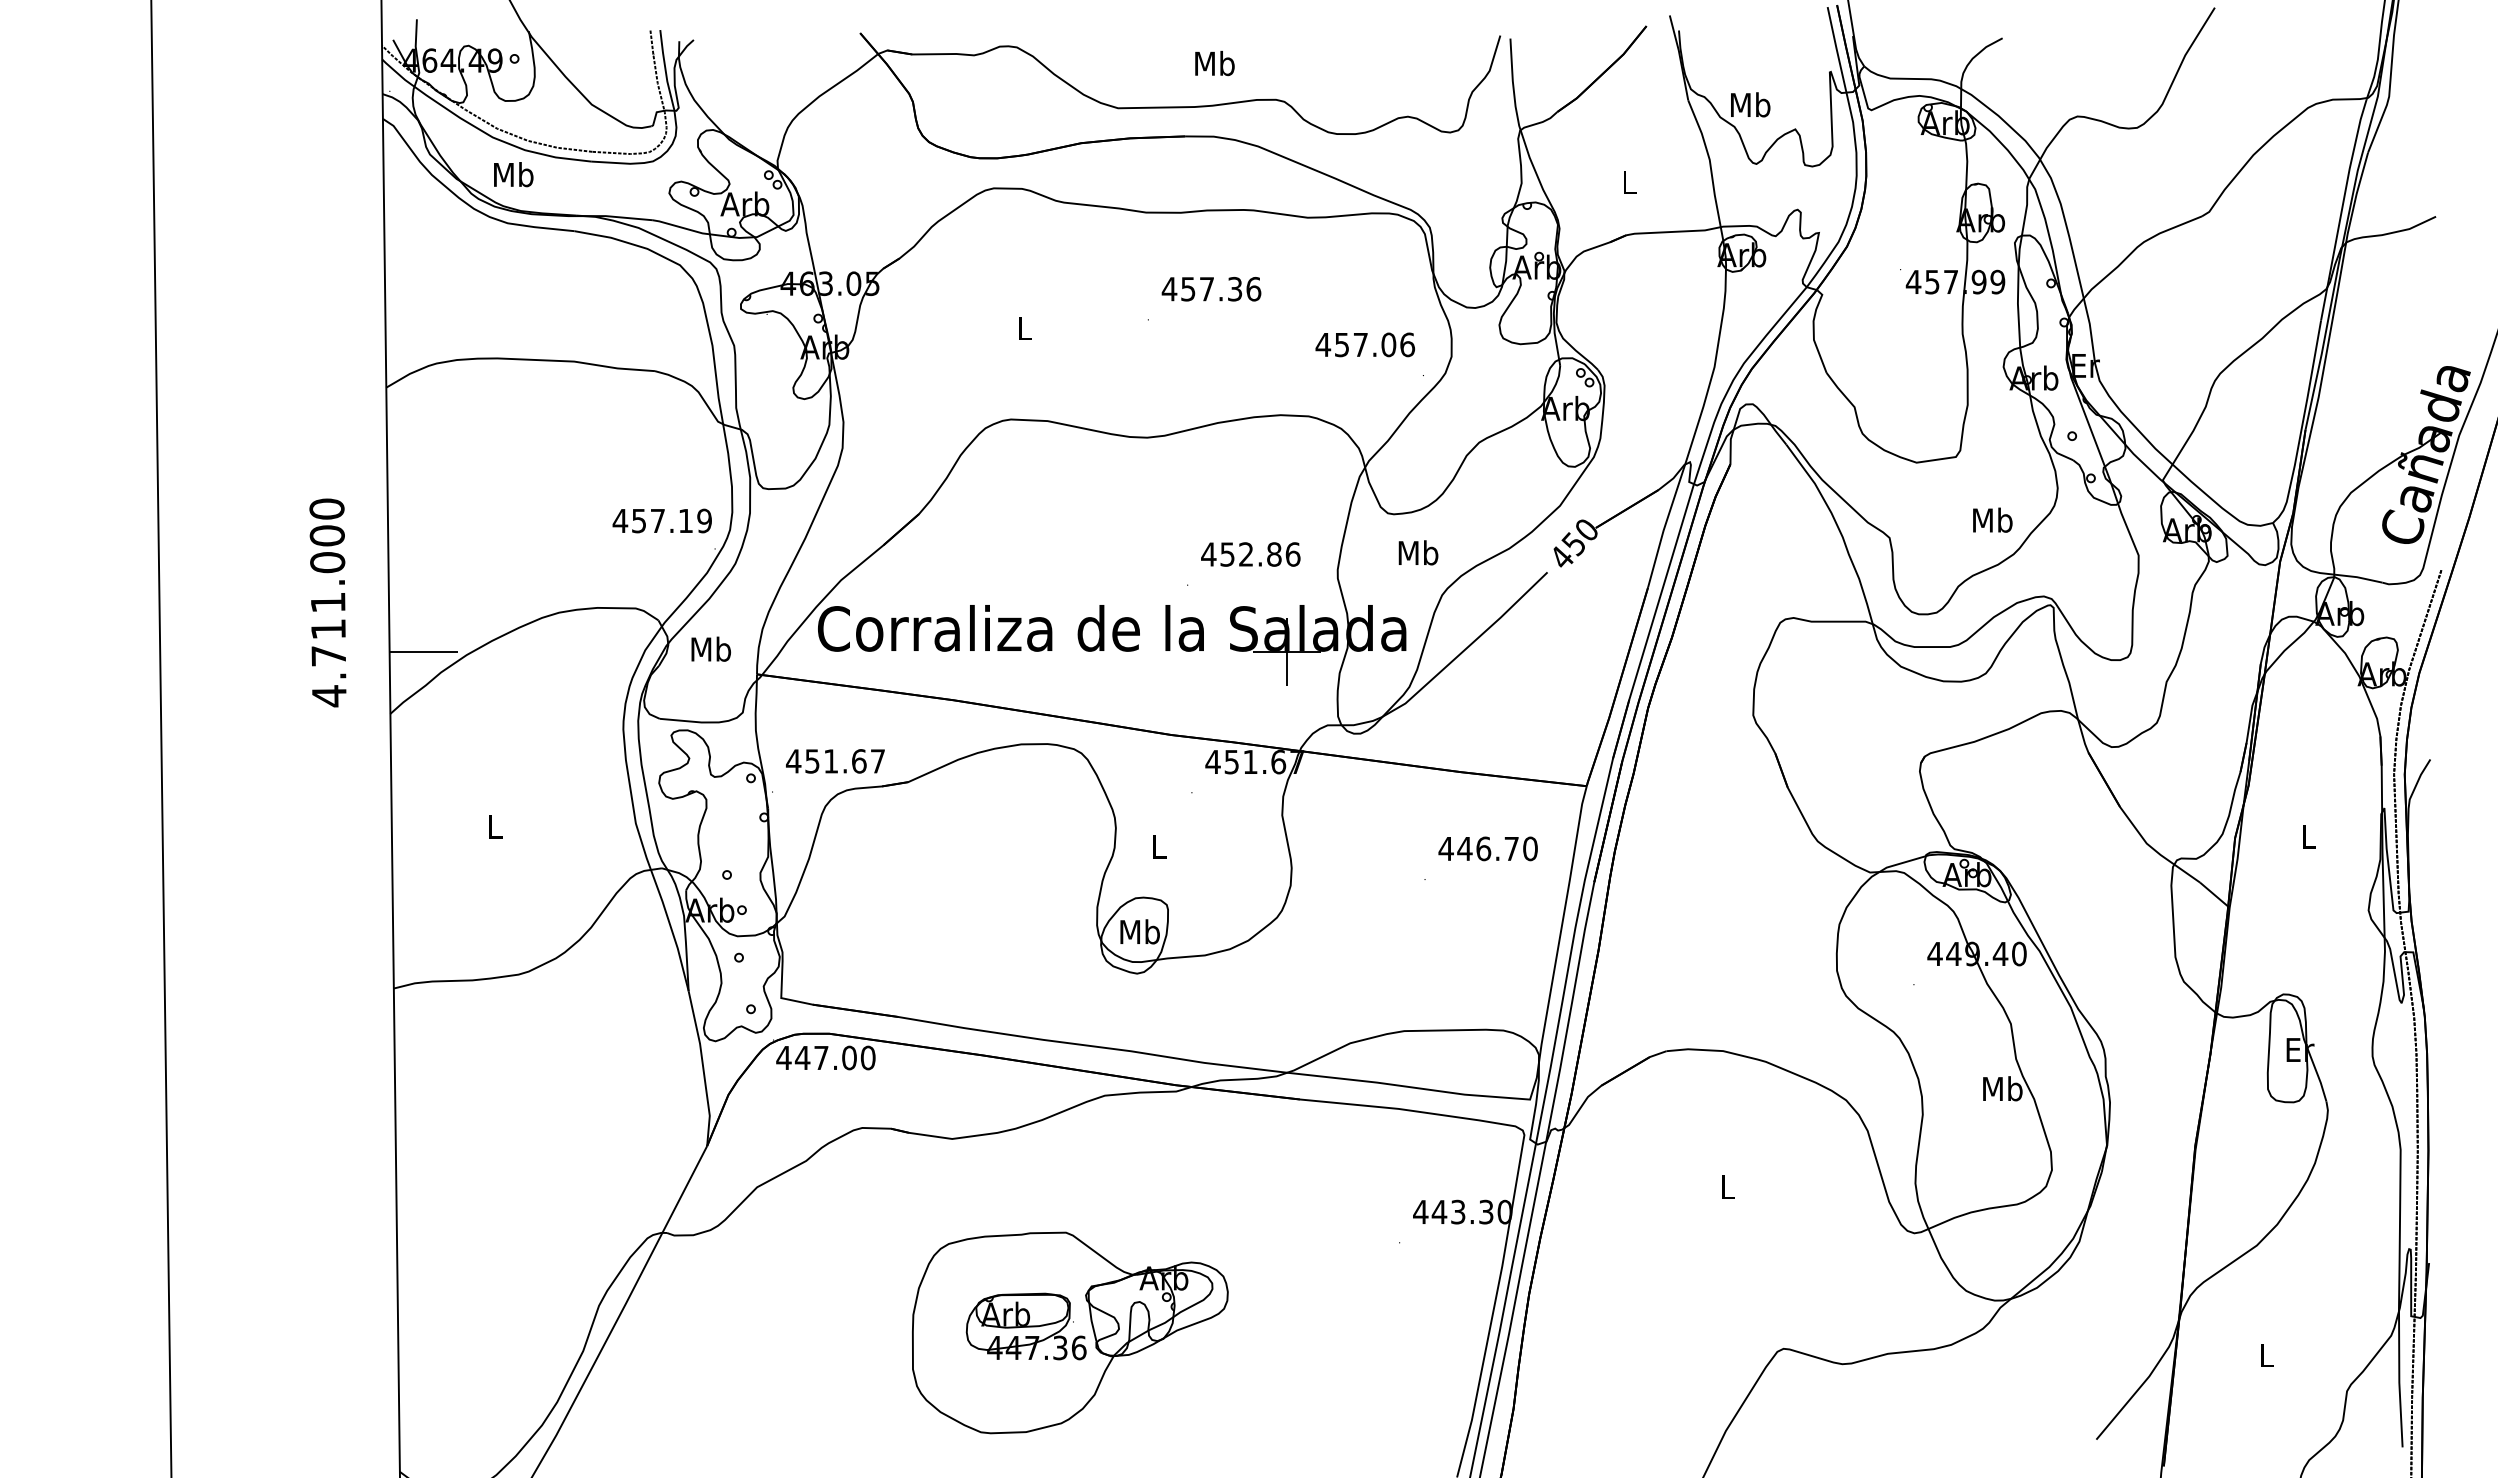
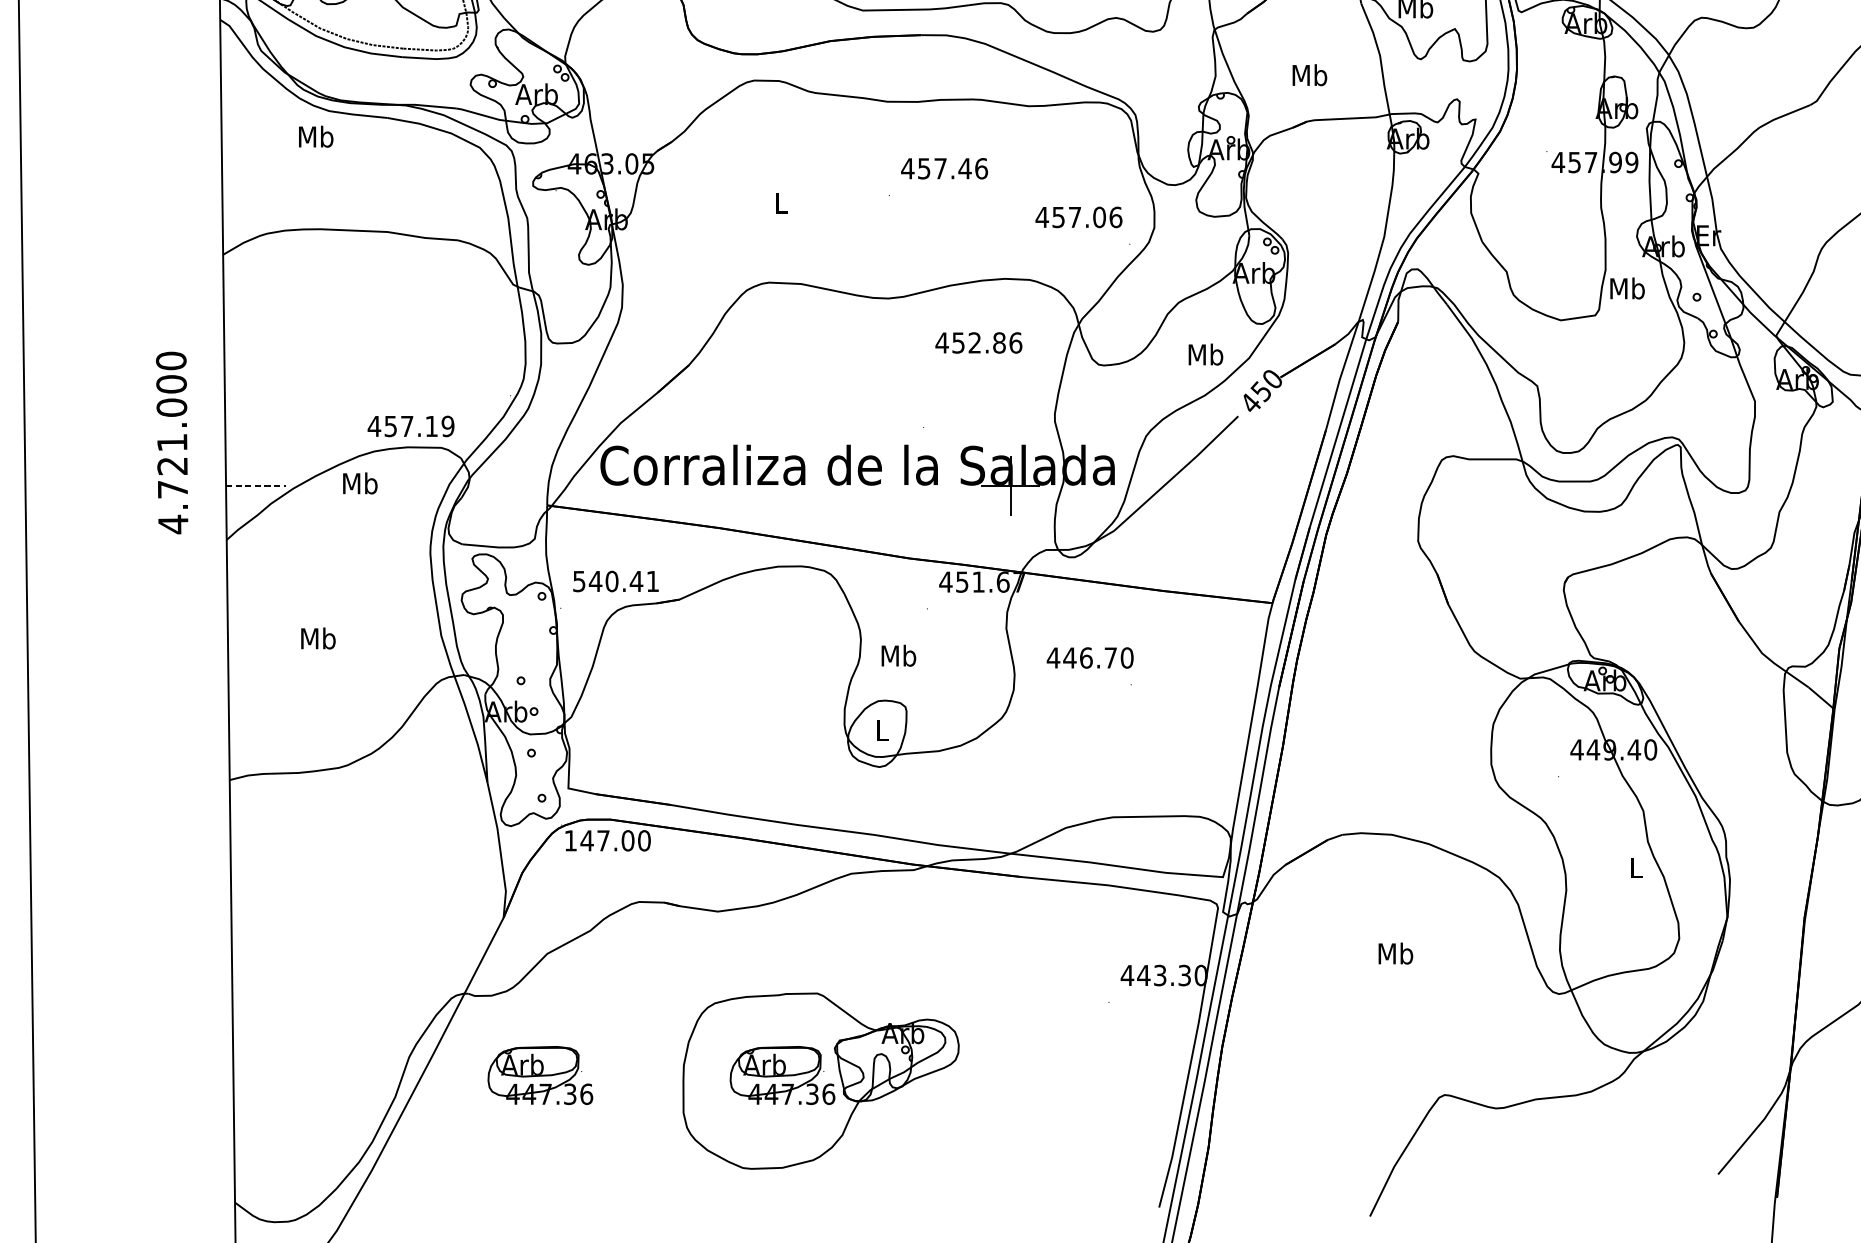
text: (513, 174) -> (315, 136), moved
text: (1629, 181) -> (1309, 74), L -> Mb
text: (1234, 288) -> (964, 168), 457.36 -> 457.46
text: (1992, 519) -> (1627, 287), moved
text: (661, 520) -> (410, 426), moved
text: (1418, 552) -> (1205, 354), moved
text: (1250, 554) -> (978, 342), moved
text: (328, 629) -> (172, 466), 4.711.000 -> 4.721.000
text: (710, 648) -> (359, 482), moved
line: (424, 652) -> (256, 486), solid -> dashed
text: (834, 761) -> (614, 581), 451.67 -> 540.41
text: (495, 826) -> (318, 638), L -> Mb
text: (1159, 845) -> (899, 655), L -> Mb
text: (1487, 848) -> (1089, 657), moved
text: (1139, 931) -> (881, 730), Mb -> L
text: (783, 1057) -> (570, 840), 447.00 -> 147.00
text: (2002, 1088) -> (1636, 867), Mb -> L
text: (1727, 1186) -> (1395, 953), L -> Mb
part: (748, 1326) -> (539, 1075), added

